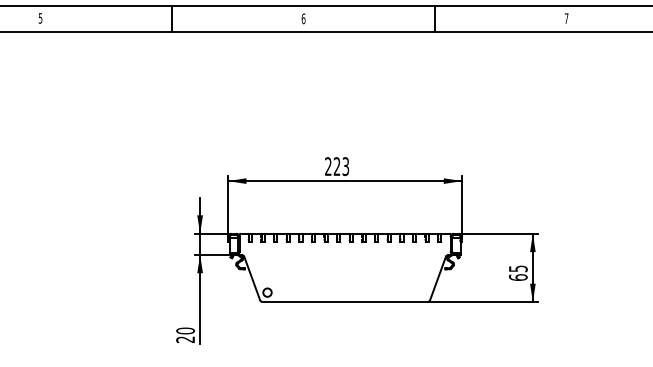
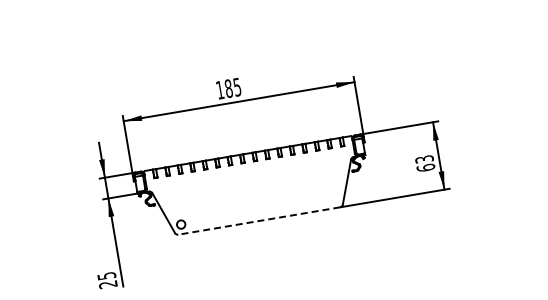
text: (337, 166) -> (229, 88), 223 -> 185
text: (517, 268) -> (423, 159), 65 -> 63
line: (344, 302) -> (258, 221), solid -> dashed
text: (185, 330) -> (106, 275), 20 -> 25

